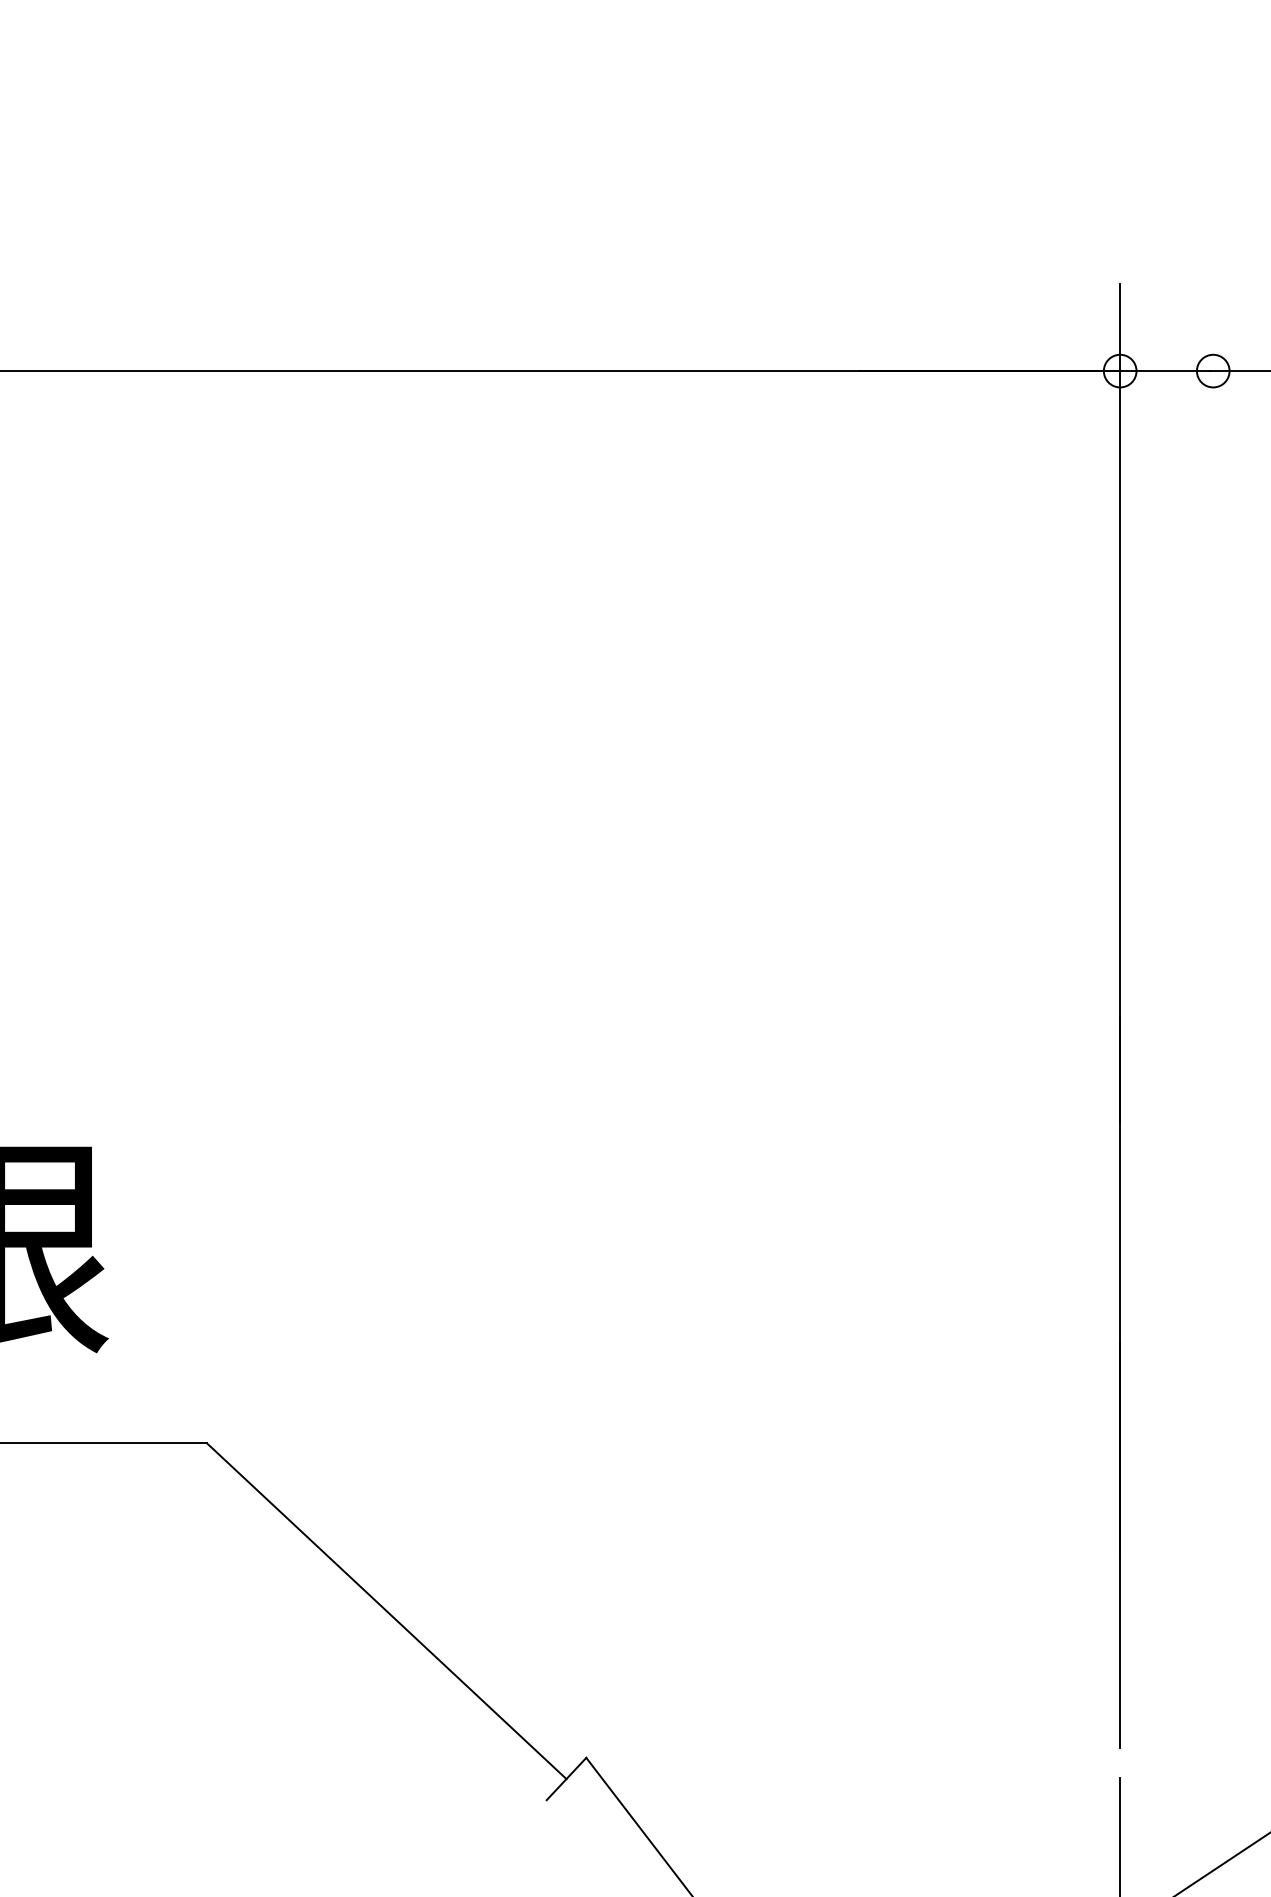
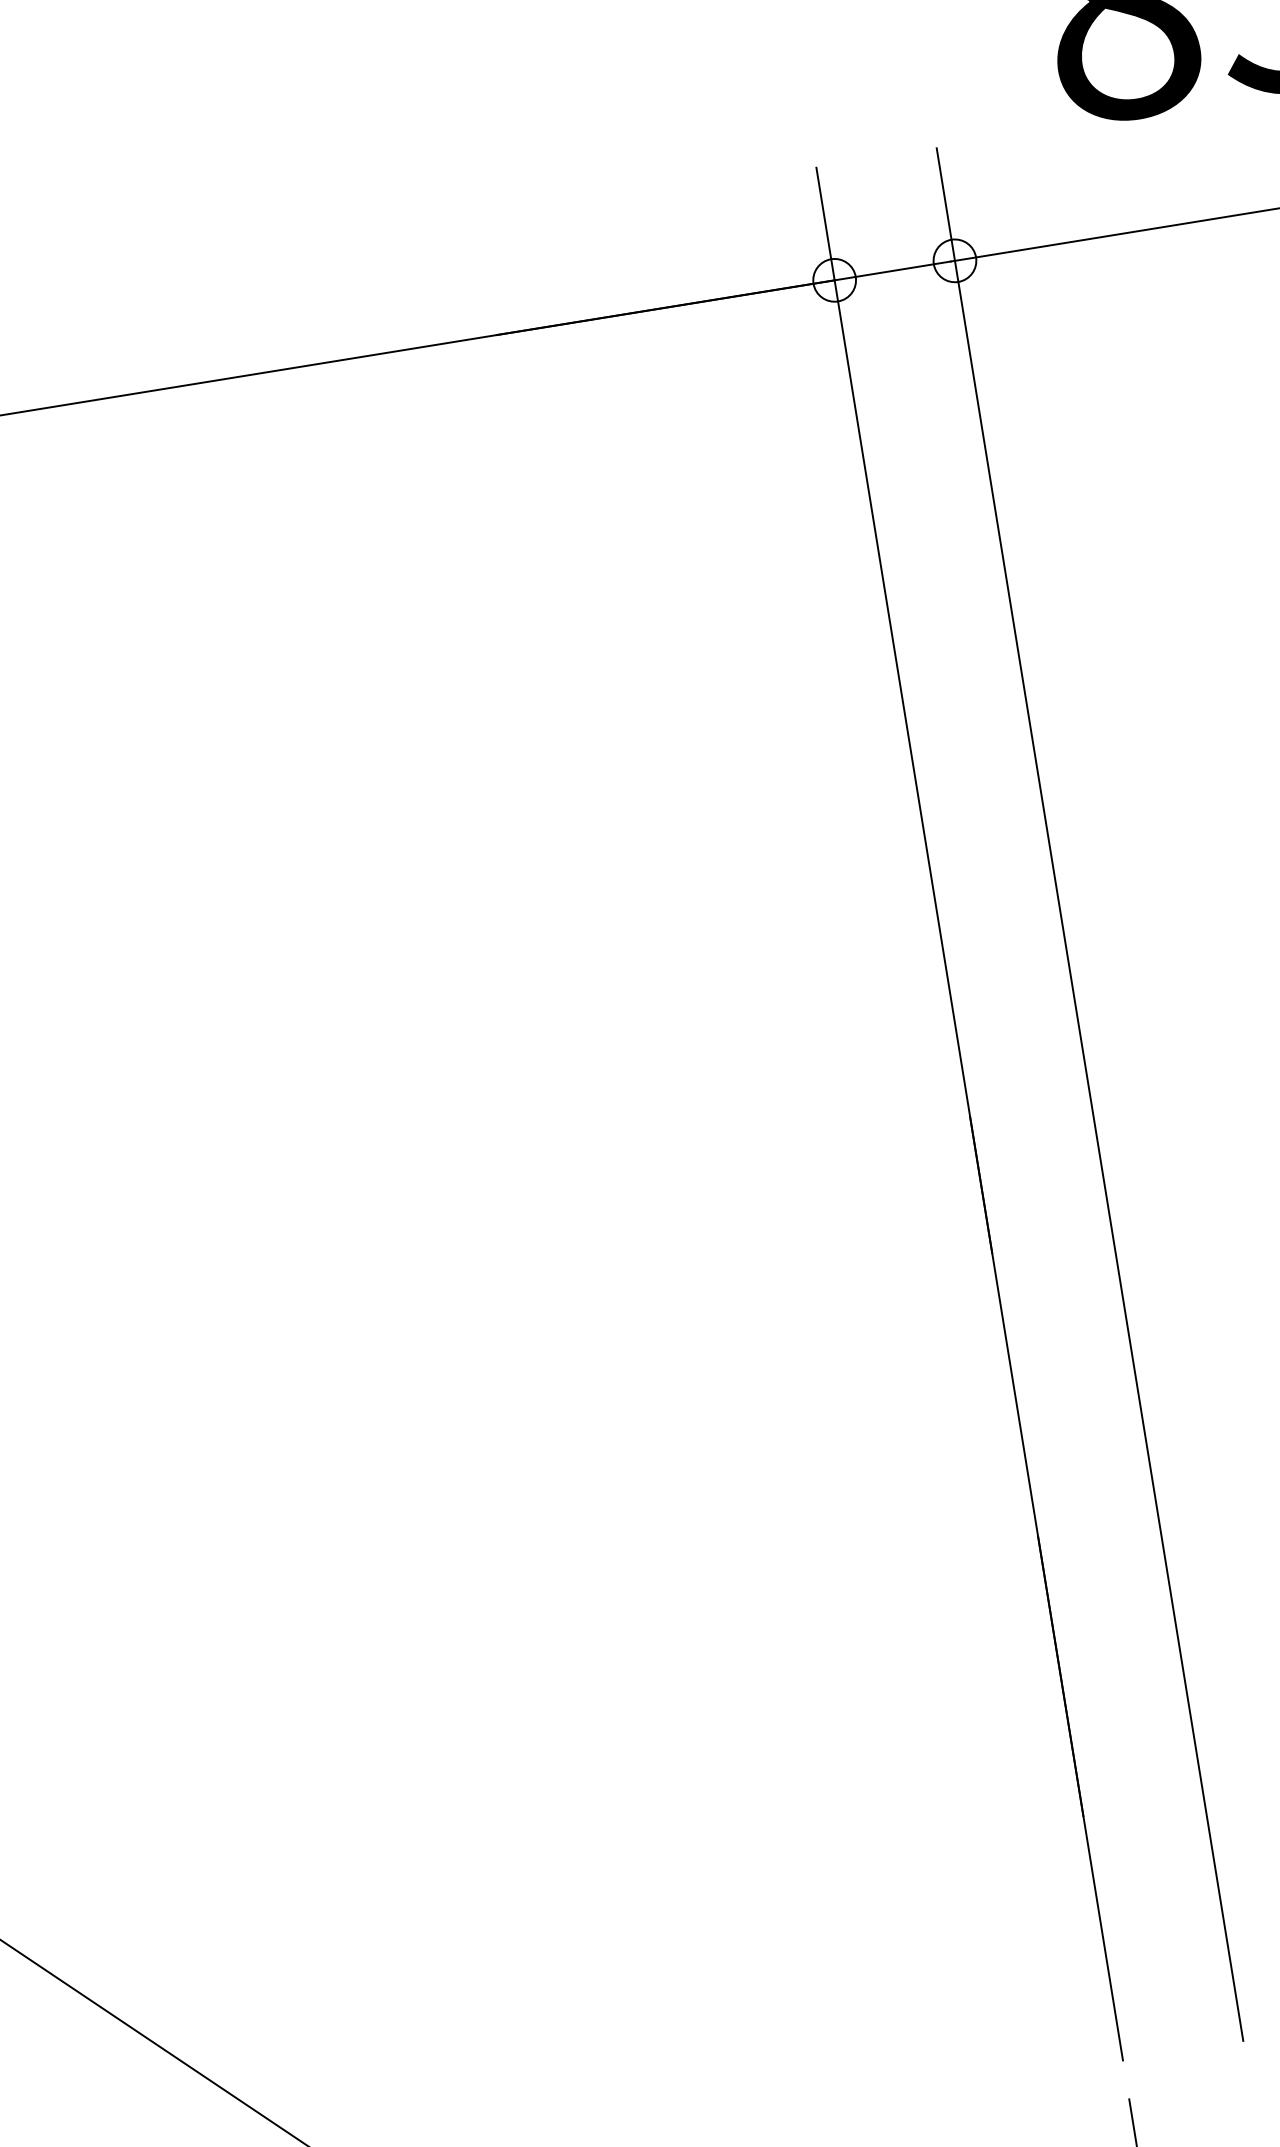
line: (1213, 1015) -> (1090, 1094), added

